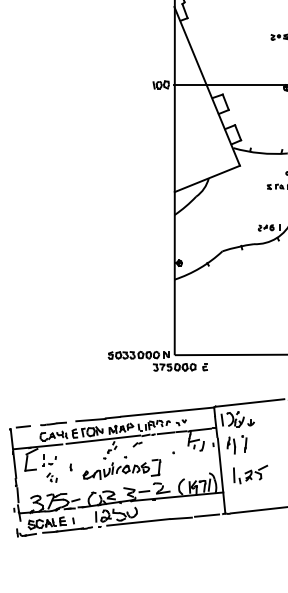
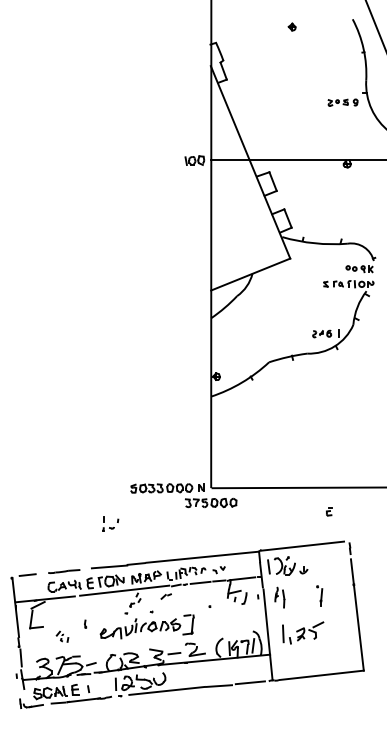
part: (205, 366) -> (329, 511), moved
part: (244, 443) -> (319, 595), moved
part: (49, 460) -> (110, 523), moved

